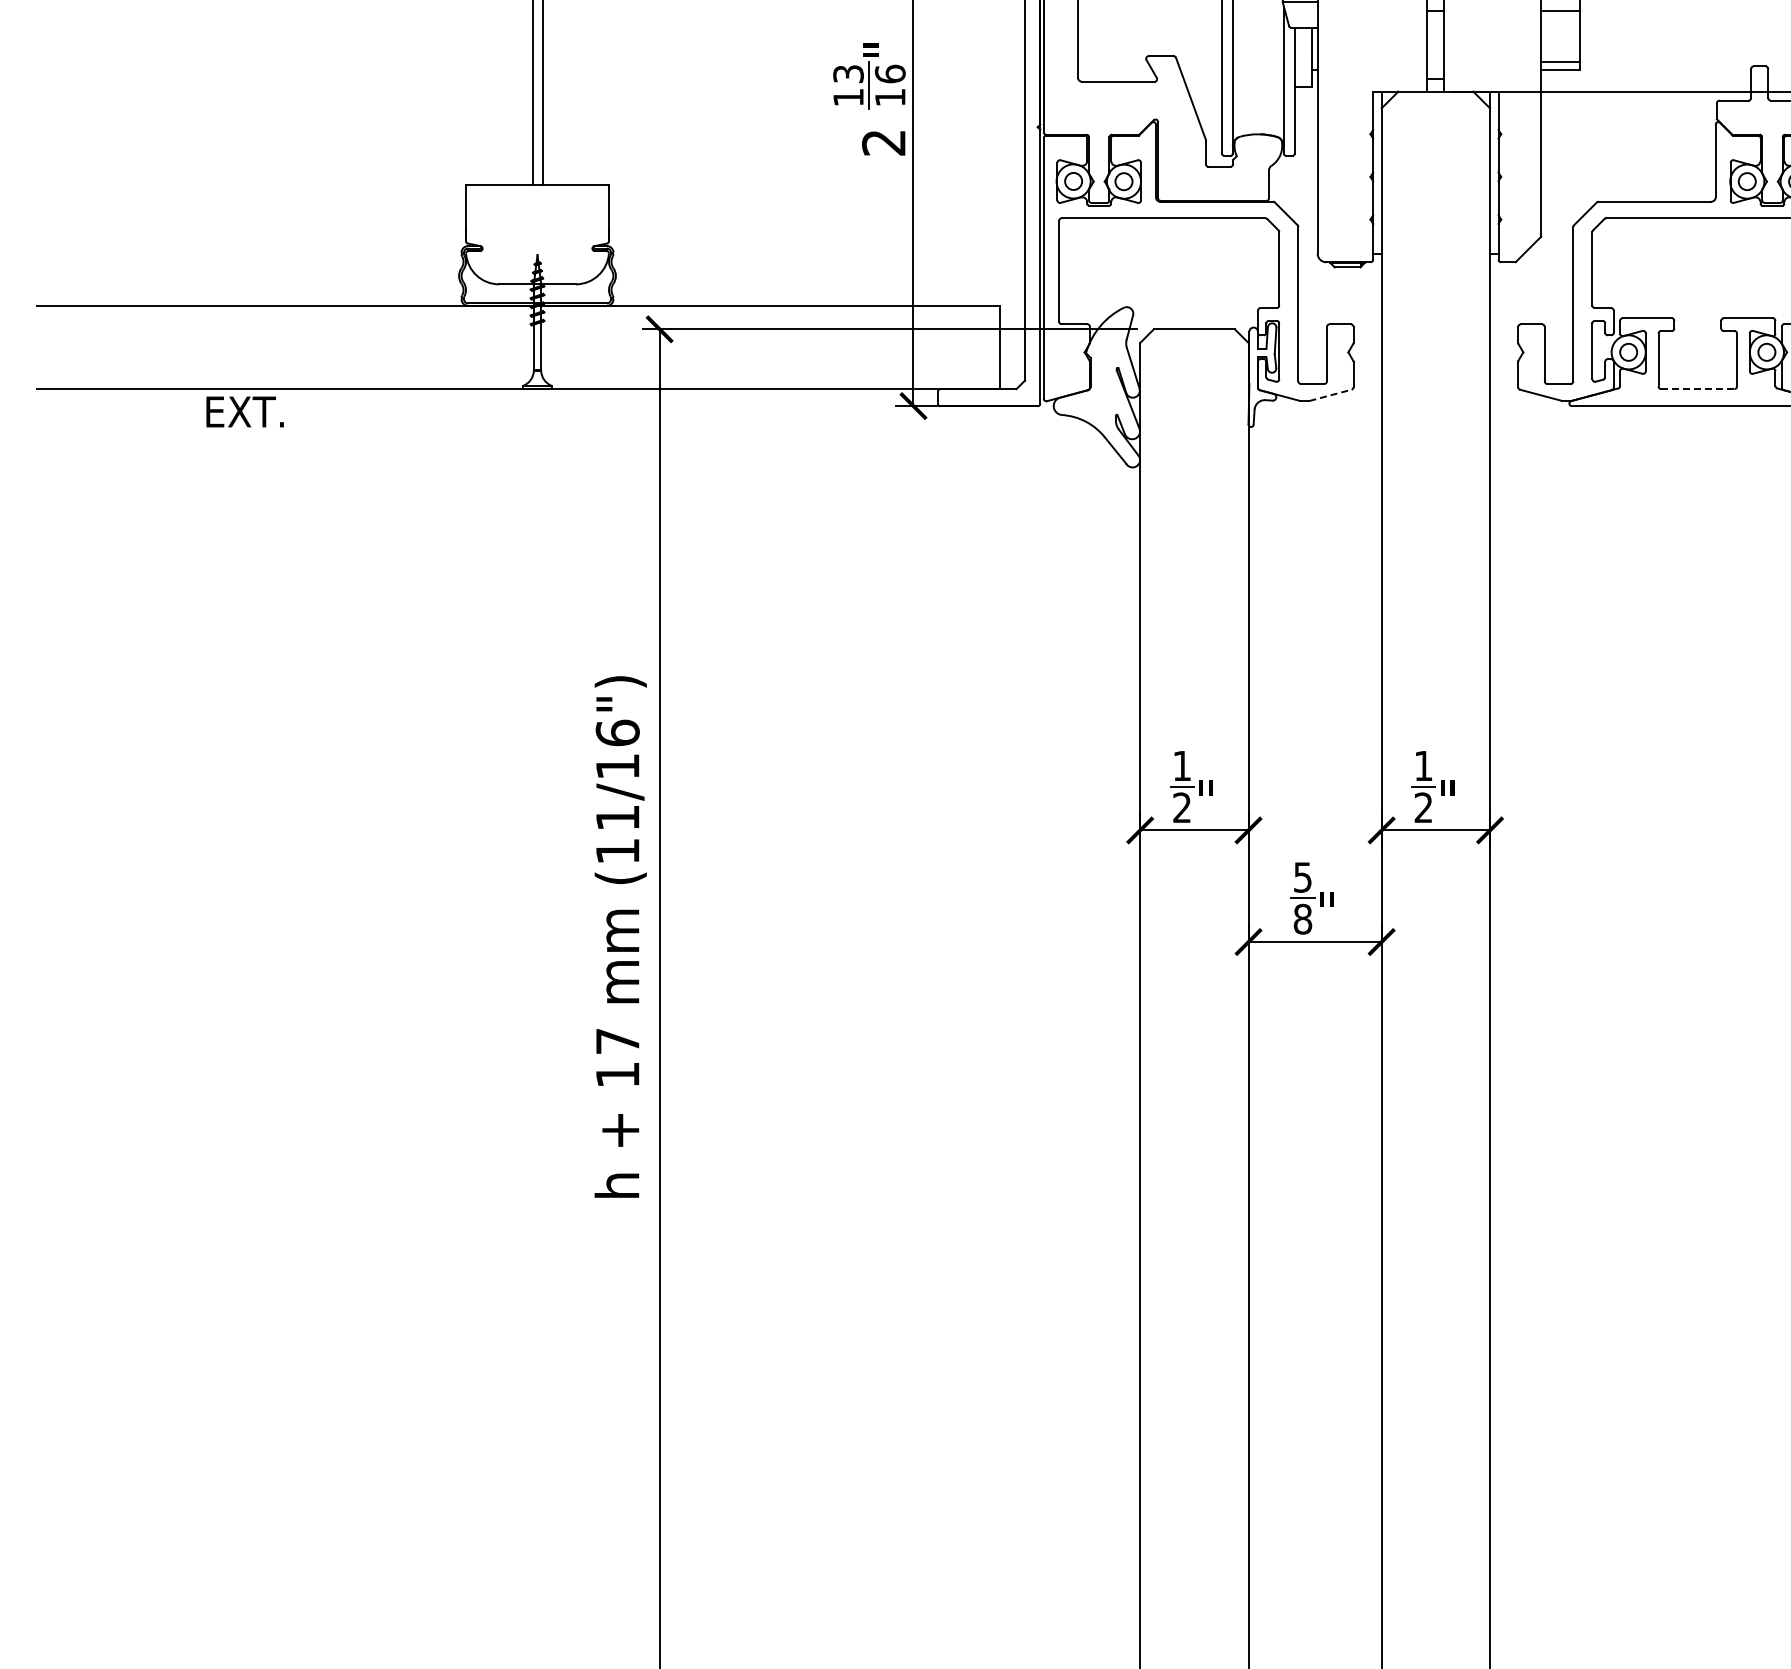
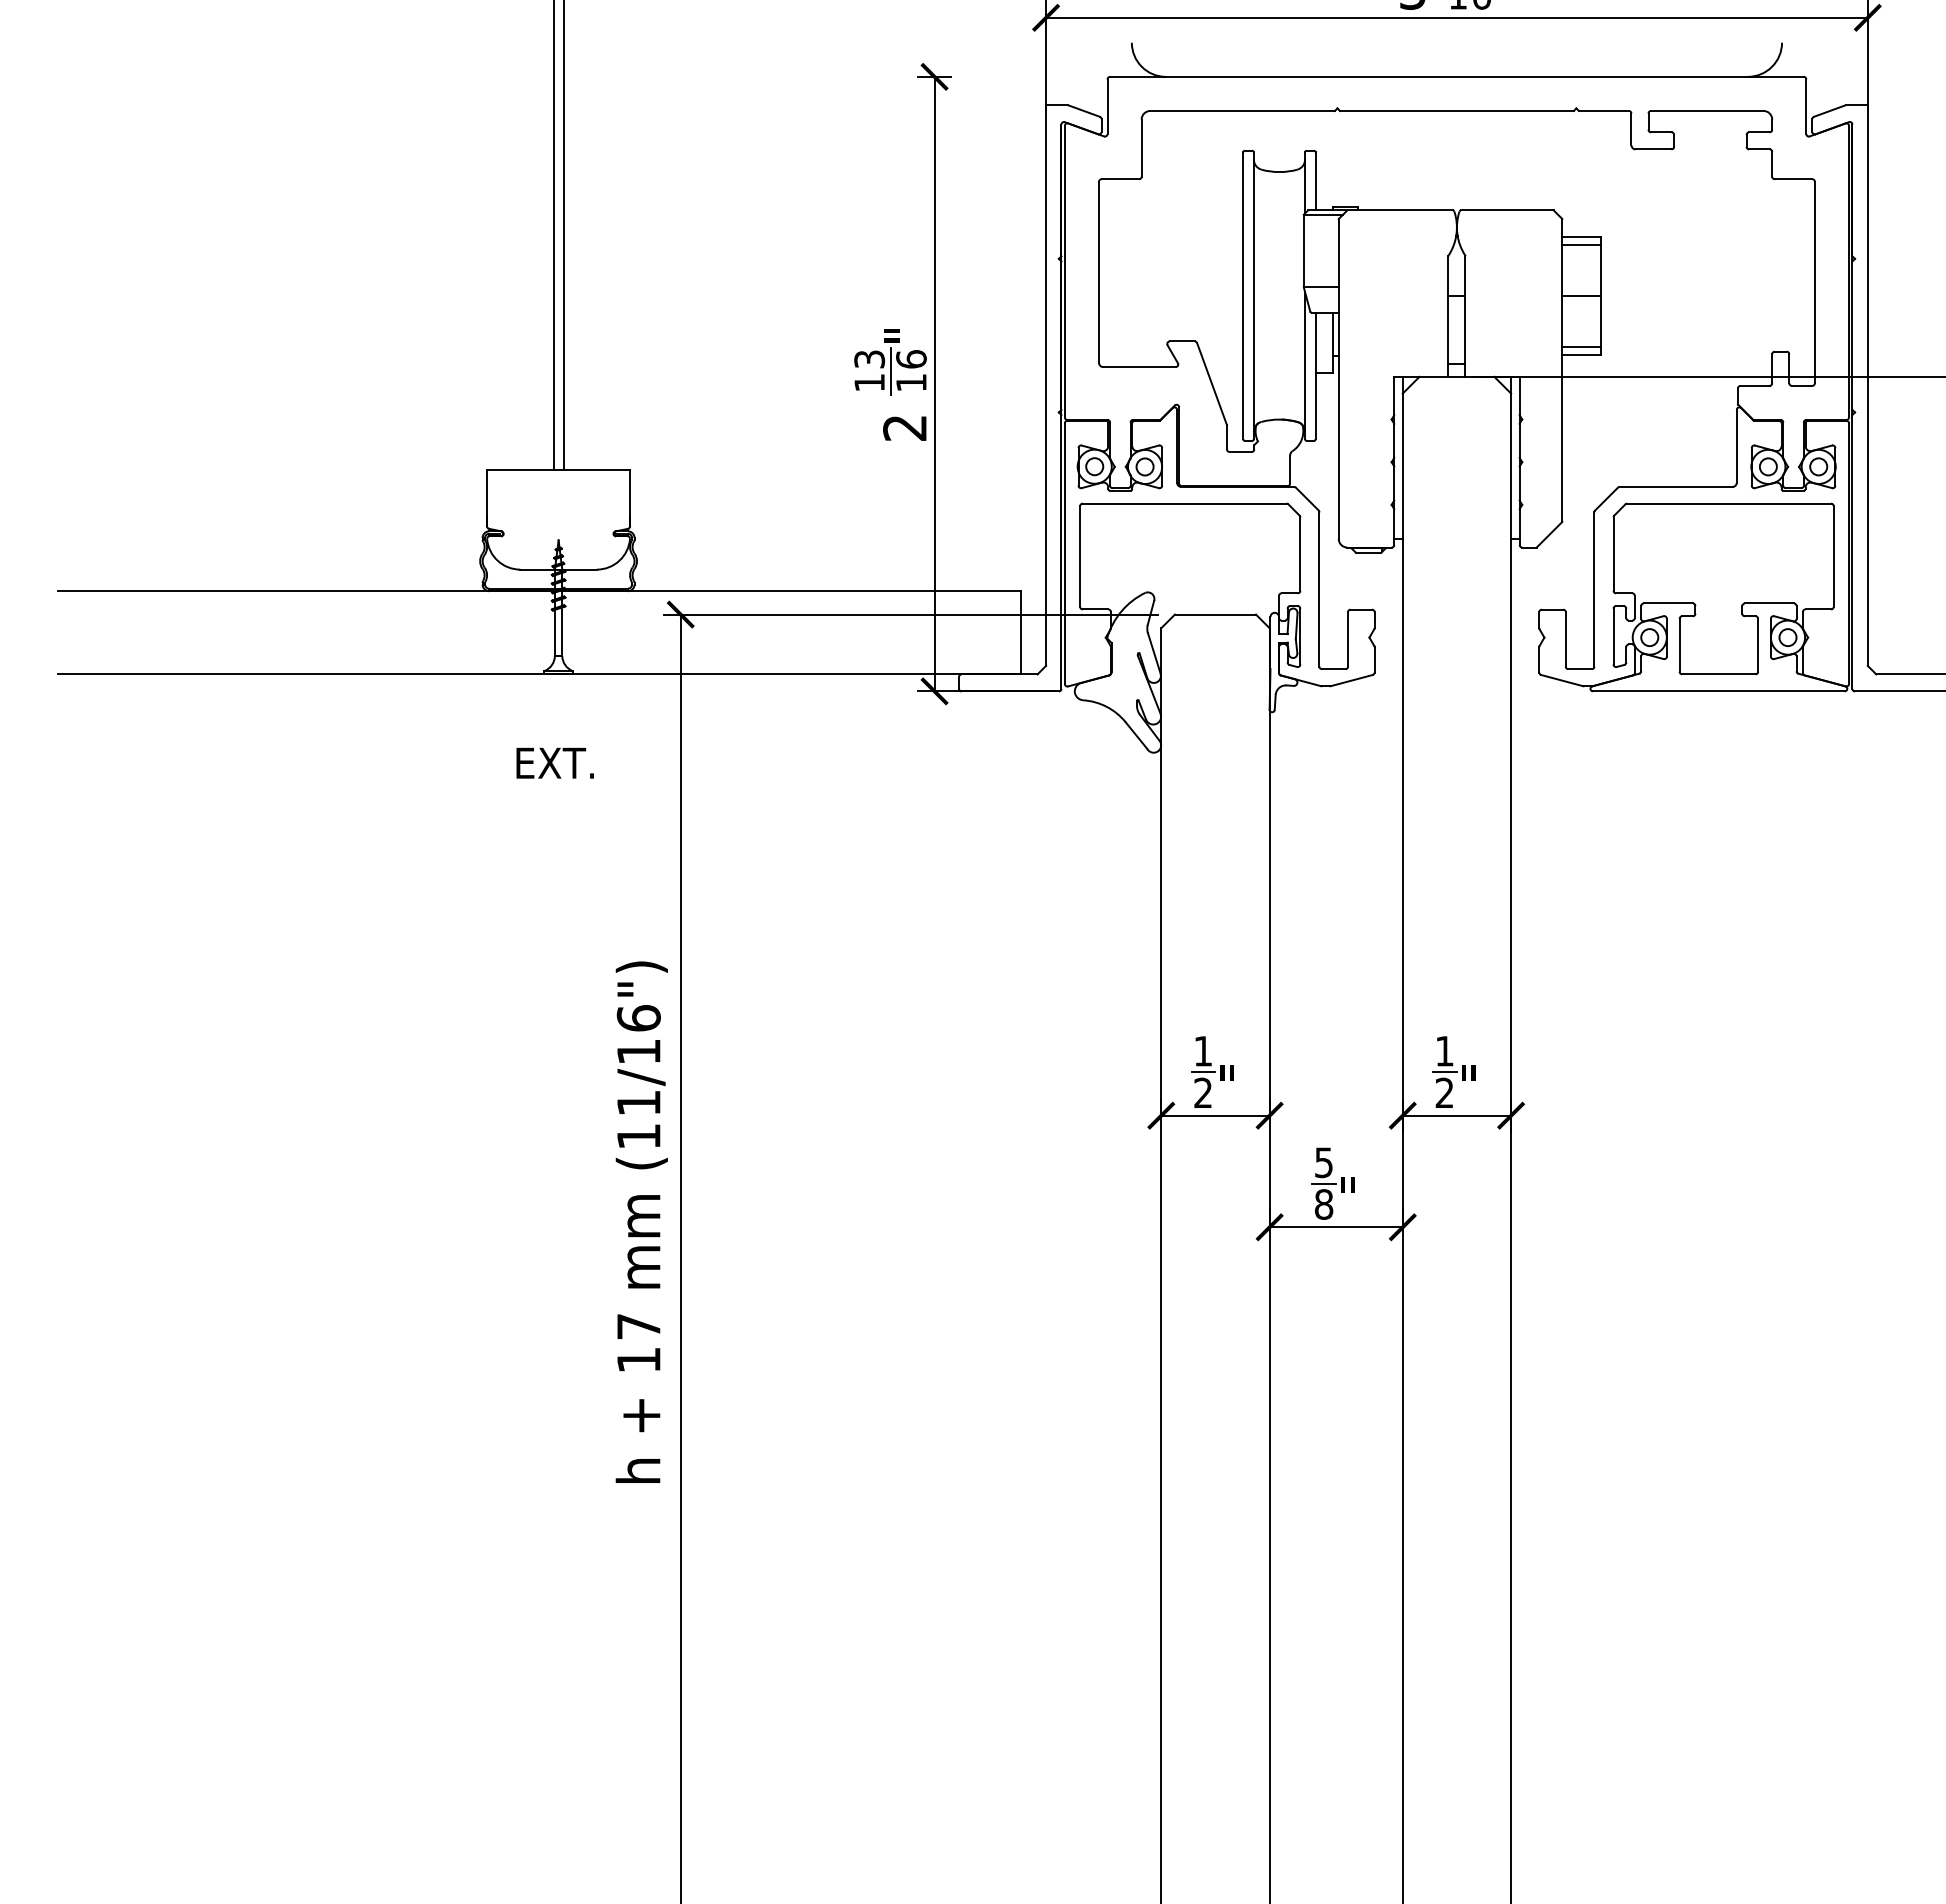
line: (1697, 389) -> (1718, 674), dashed -> solid
line: (1330, 395) -> (1351, 680), dashed -> solid
text: (244, 411) -> (554, 762), moved

